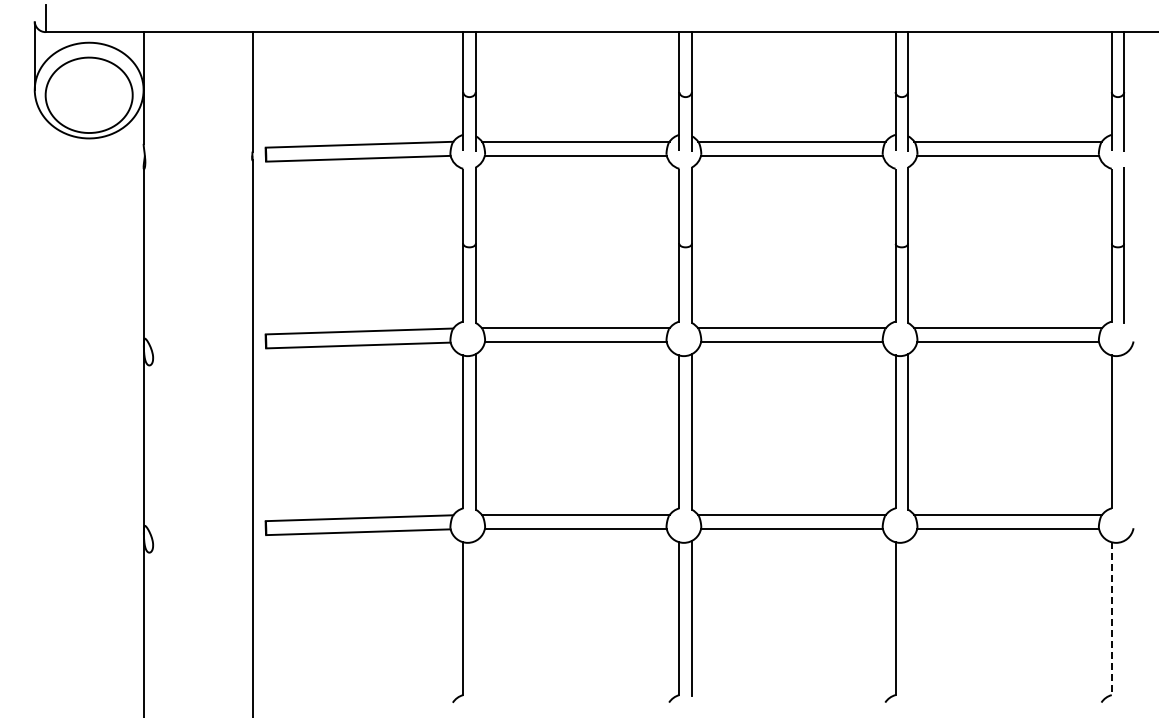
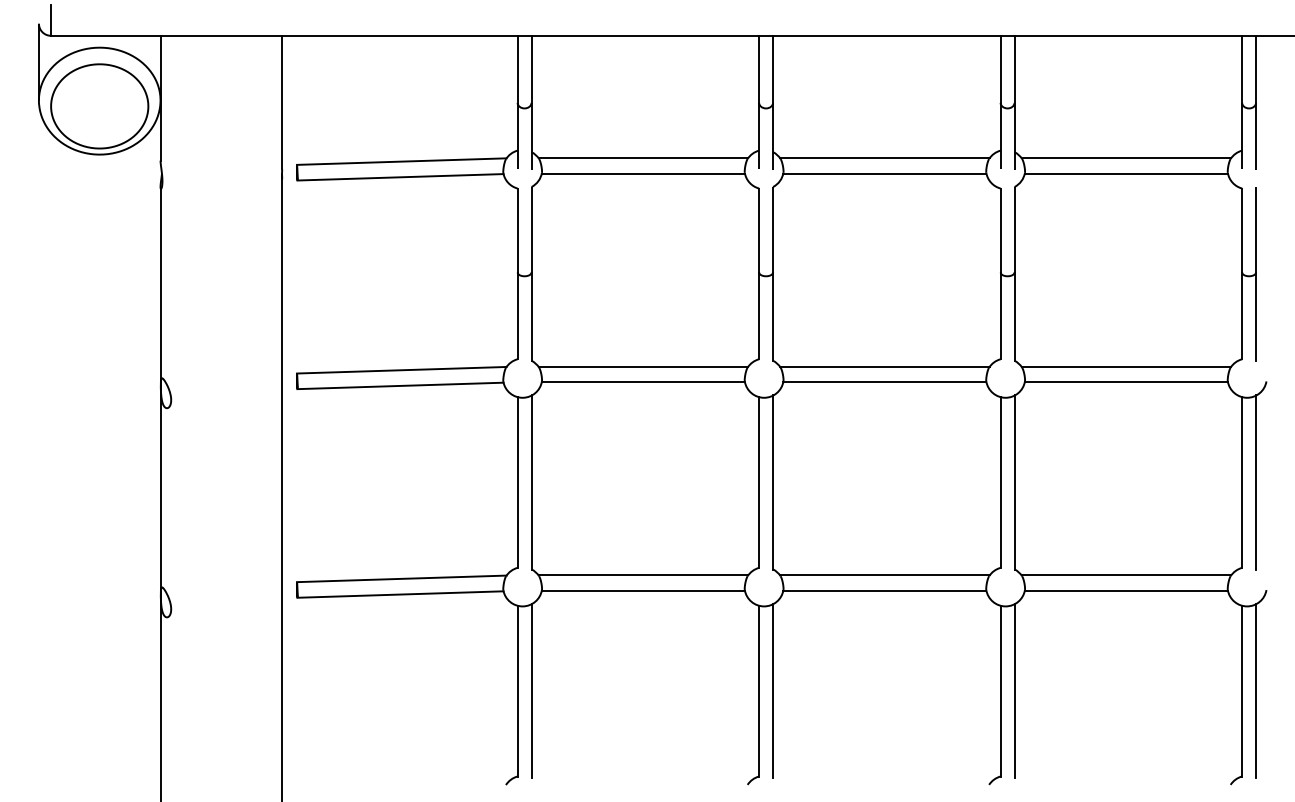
line: (1124, 431) -> (1256, 481), added
line: (475, 618) -> (531, 690), added
line: (908, 618) -> (1015, 690), added
line: (1111, 618) -> (1241, 690), dashed -> solid
line: (1124, 618) -> (1256, 690), added

